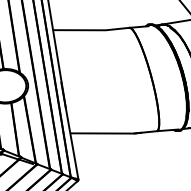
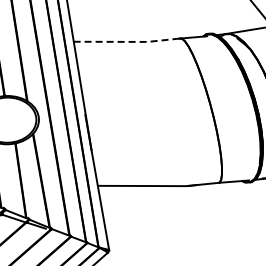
line: (91, 29) -> (127, 41), solid -> dashed

